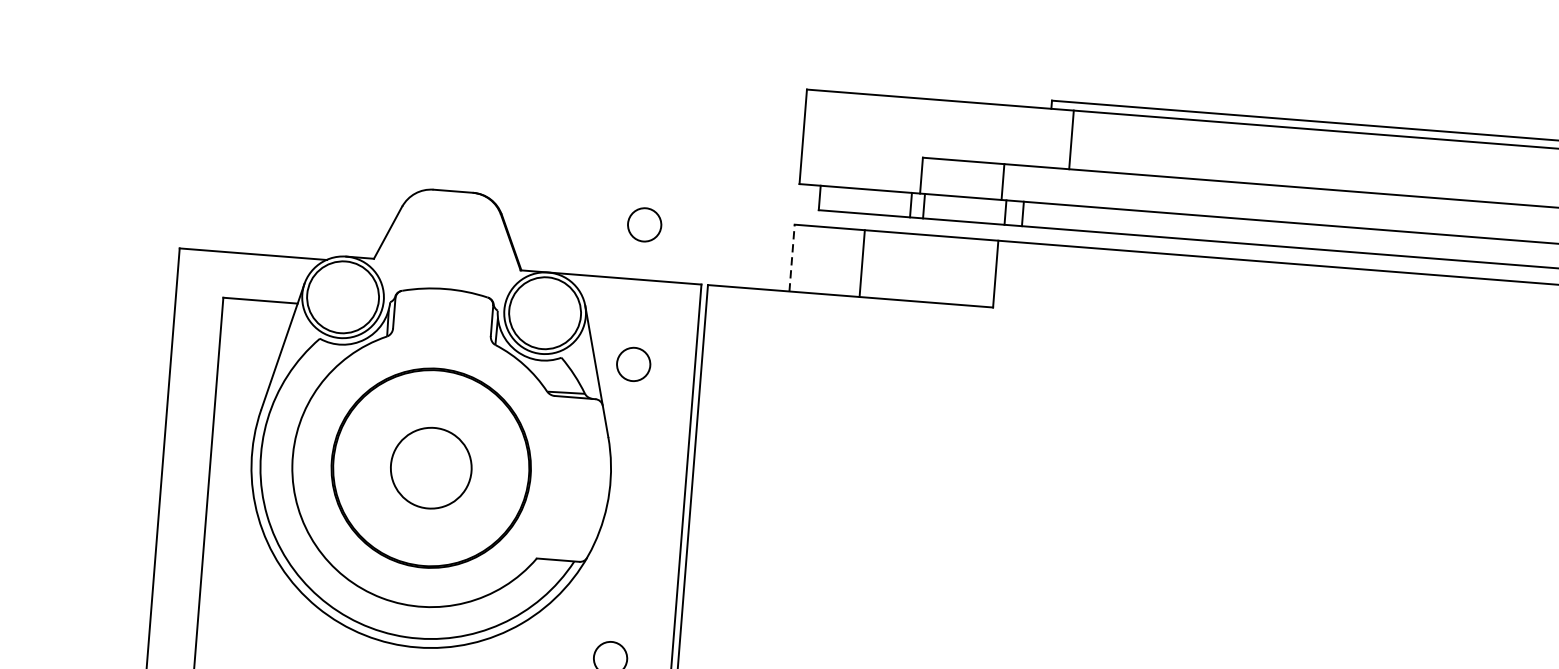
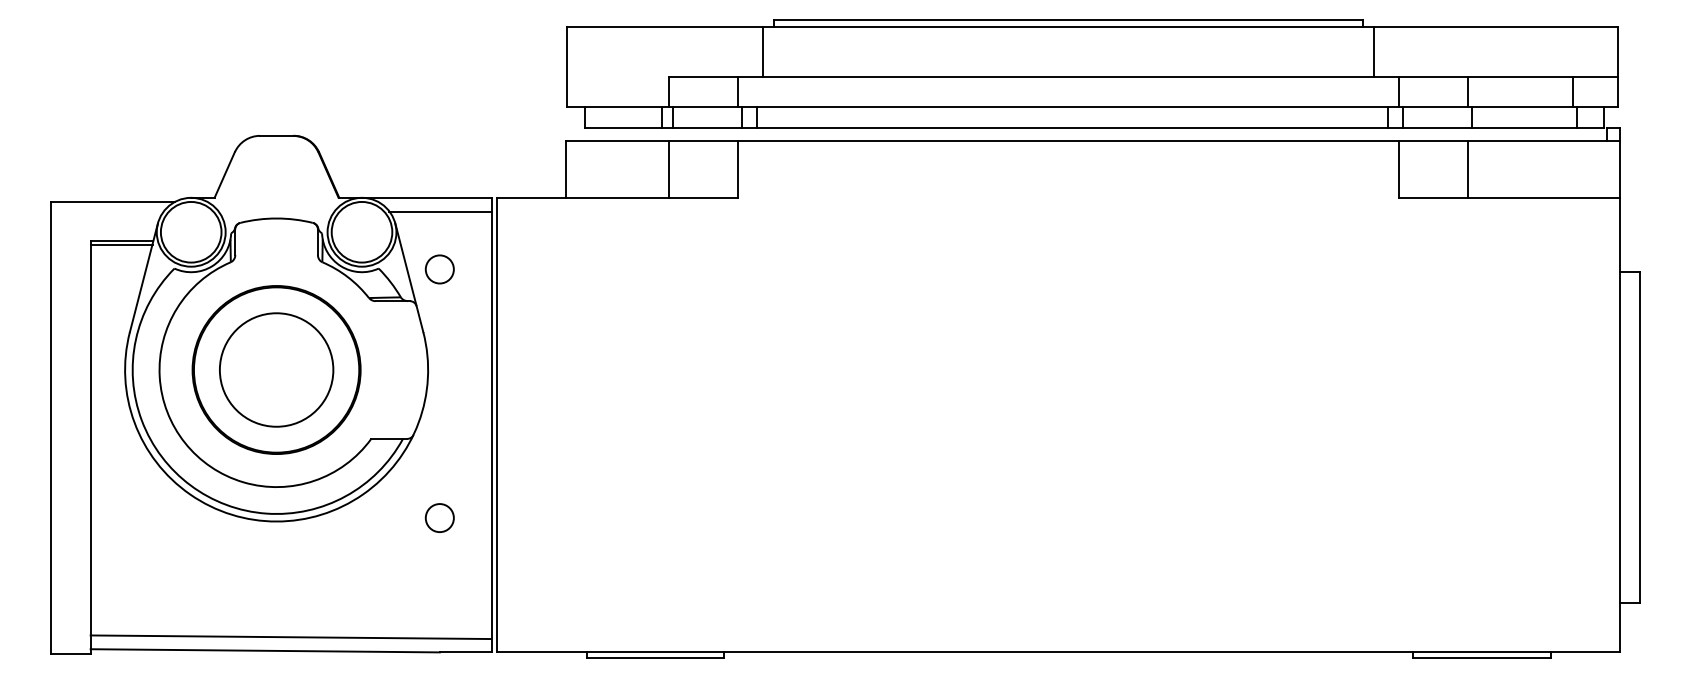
line: (1071, 139) -> (762, 51), moved
circle: (644, 224) -> (439, 151), removed
line: (791, 257) -> (565, 169), dashed -> solid
line: (862, 263) -> (669, 169), moved
line: (639, 295) -> (440, 211), added
line: (259, 305) -> (121, 244), added
circle: (431, 467) -> (276, 369), size x1.67

